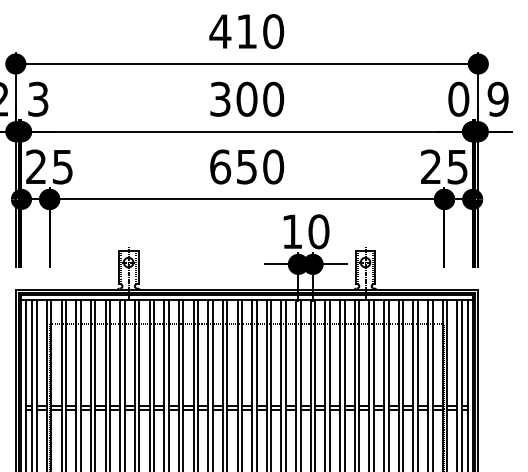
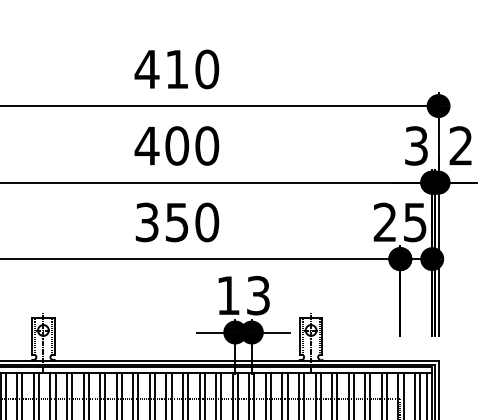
text: (220, 98) -> (147, 145), 300 -> 400
text: (458, 98) -> (416, 145), 0 -> 3
text: (497, 98) -> (460, 145), 9 -> 2
text: (220, 166) -> (147, 221), 650 -> 350
text: (318, 231) -> (257, 295), 10 -> 13

